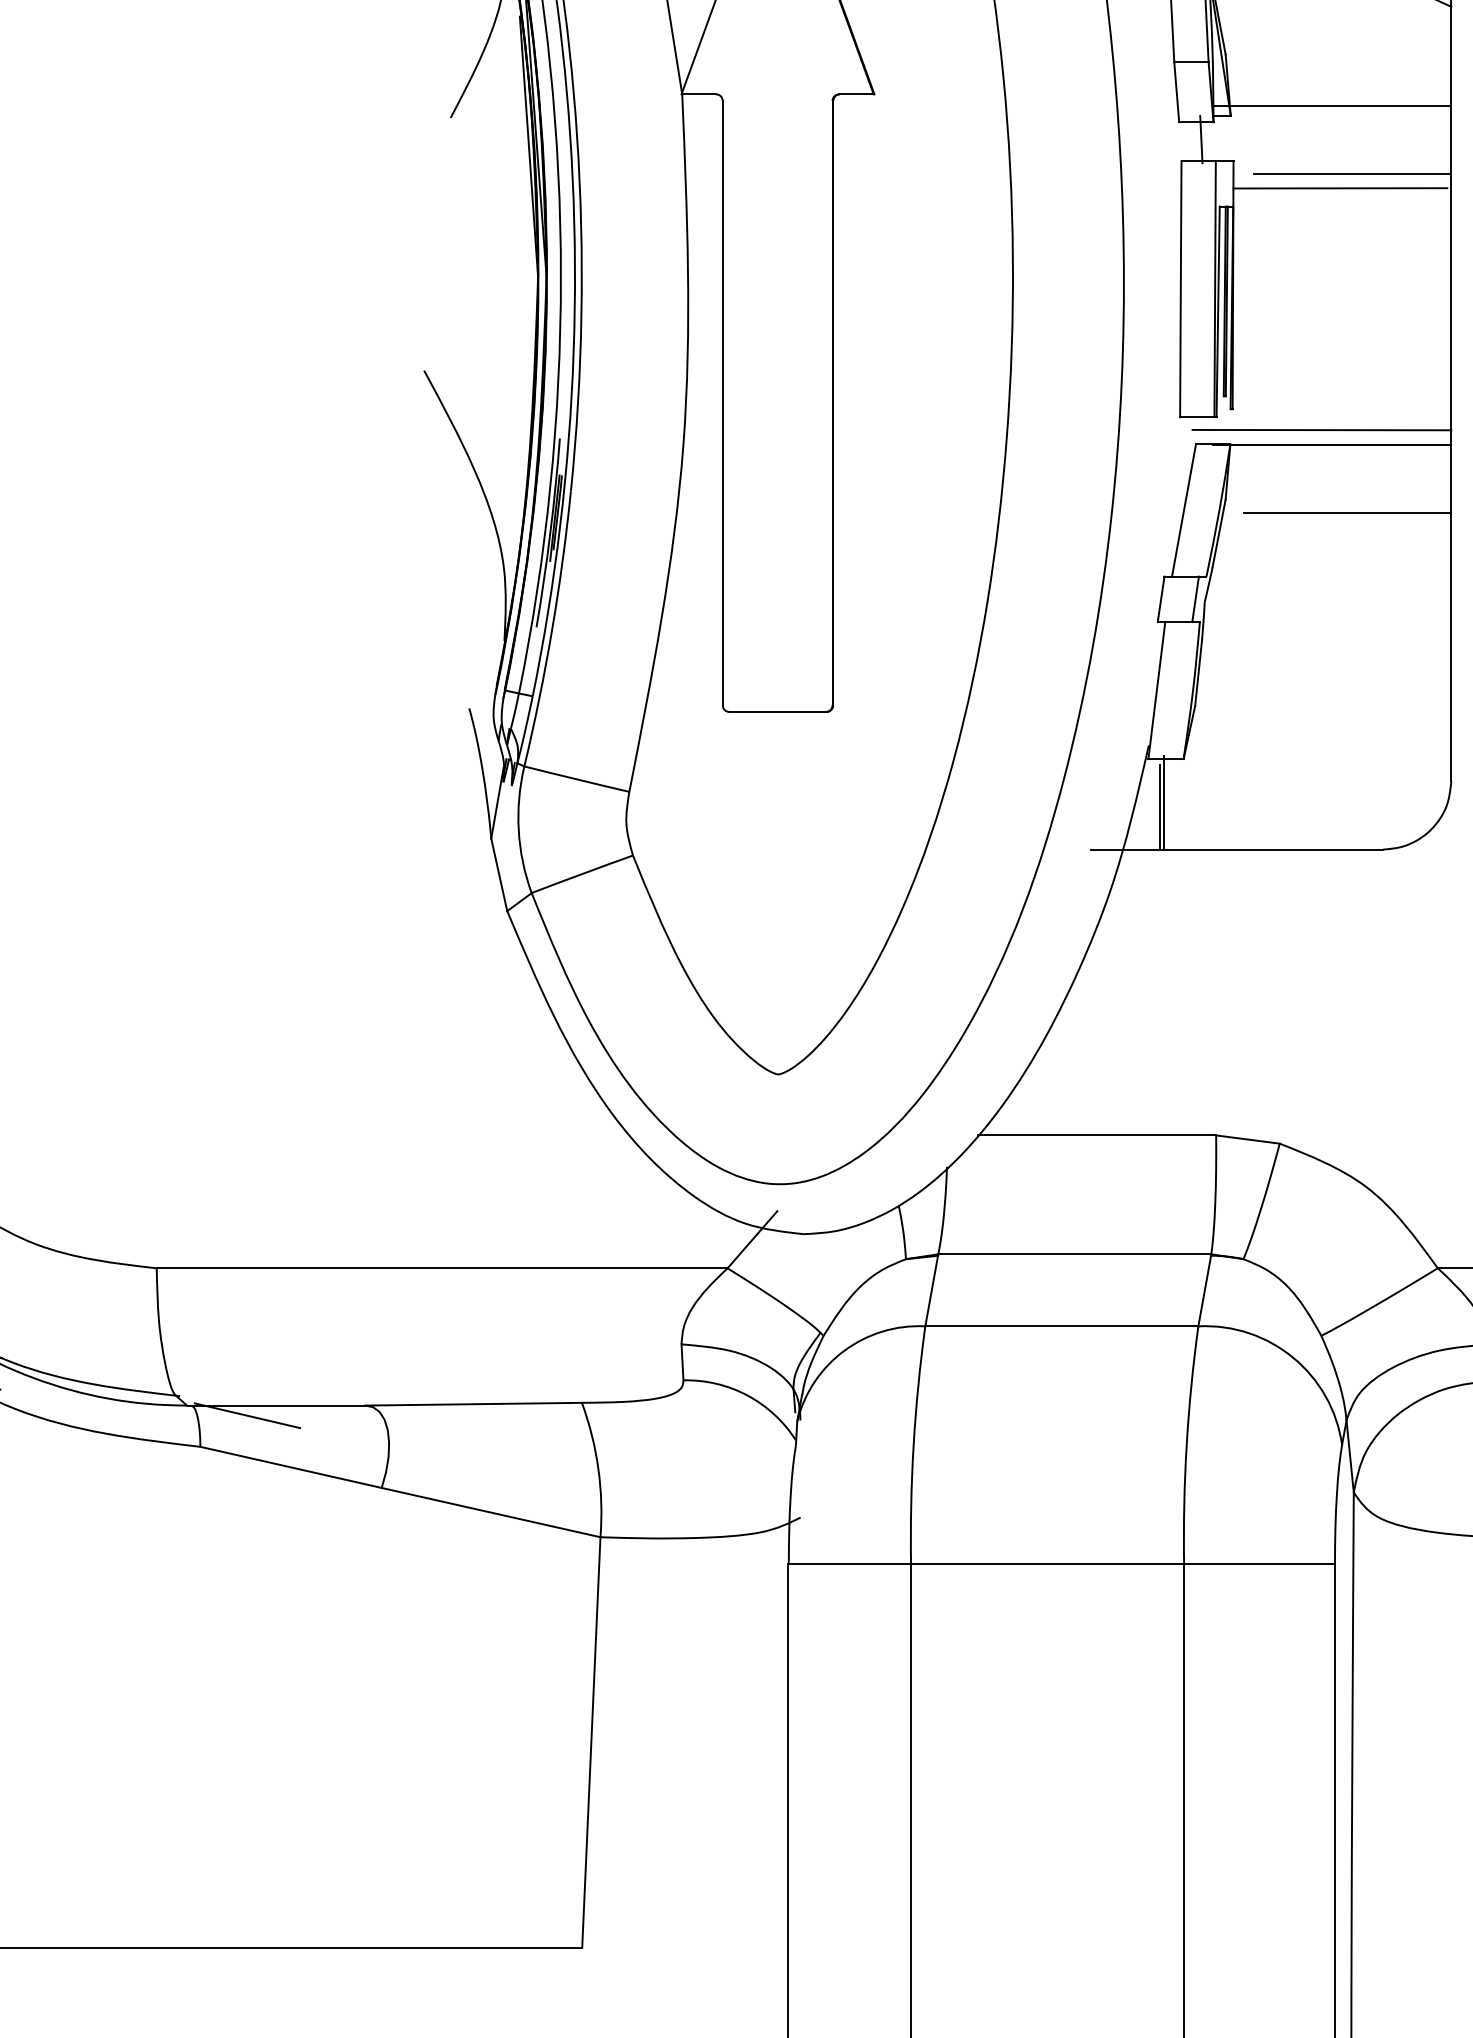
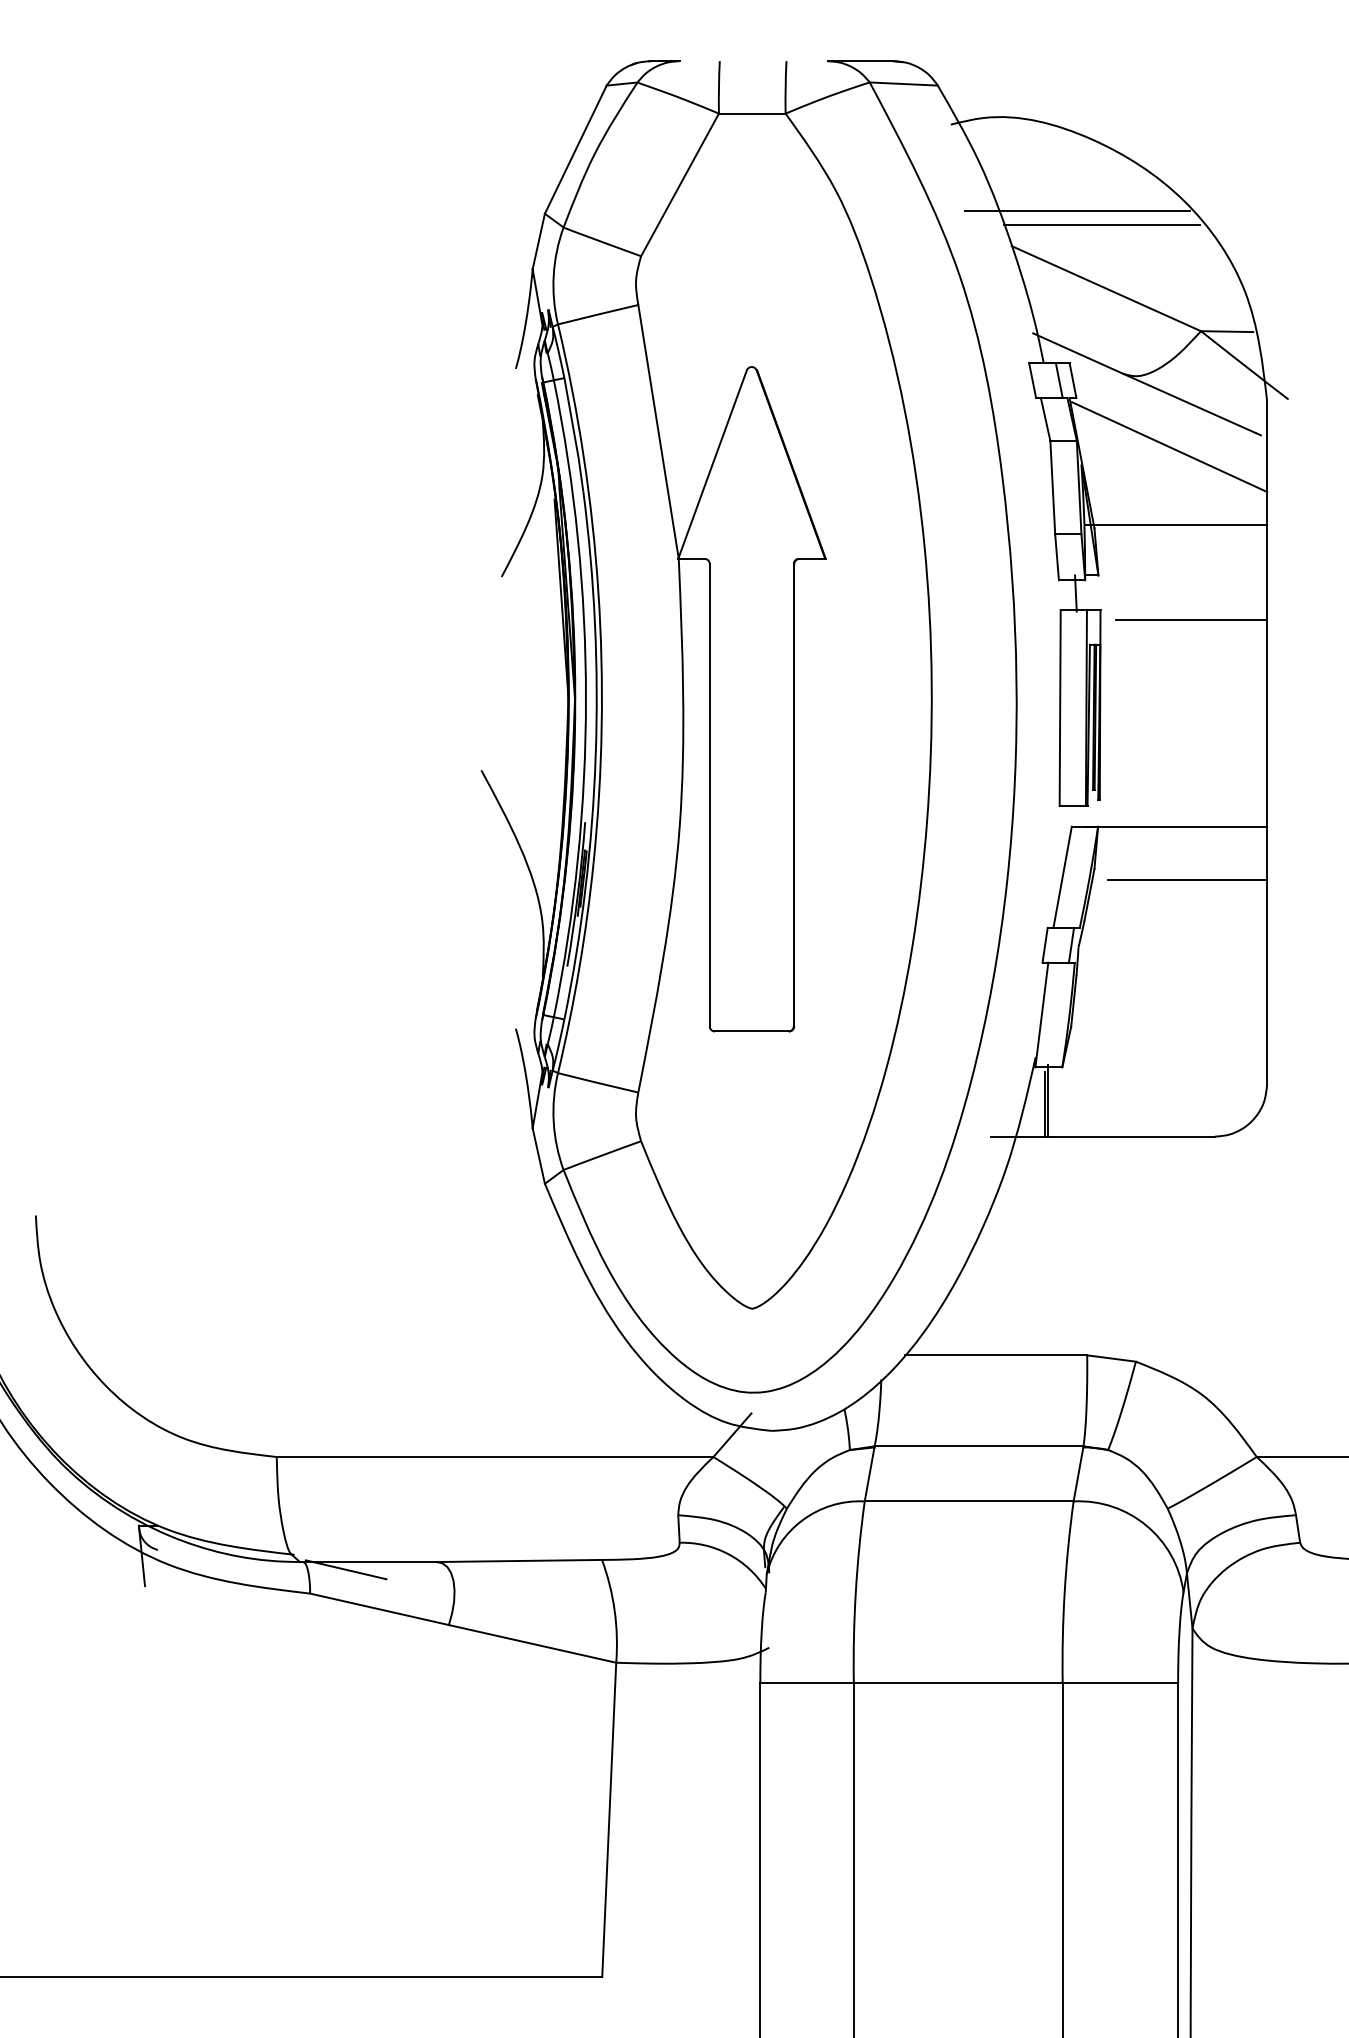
line: (1332, 105) -> (1176, 524), moved
line: (1340, 187) -> (1182, 630), removed
line: (1322, 429) -> (1168, 815), removed

